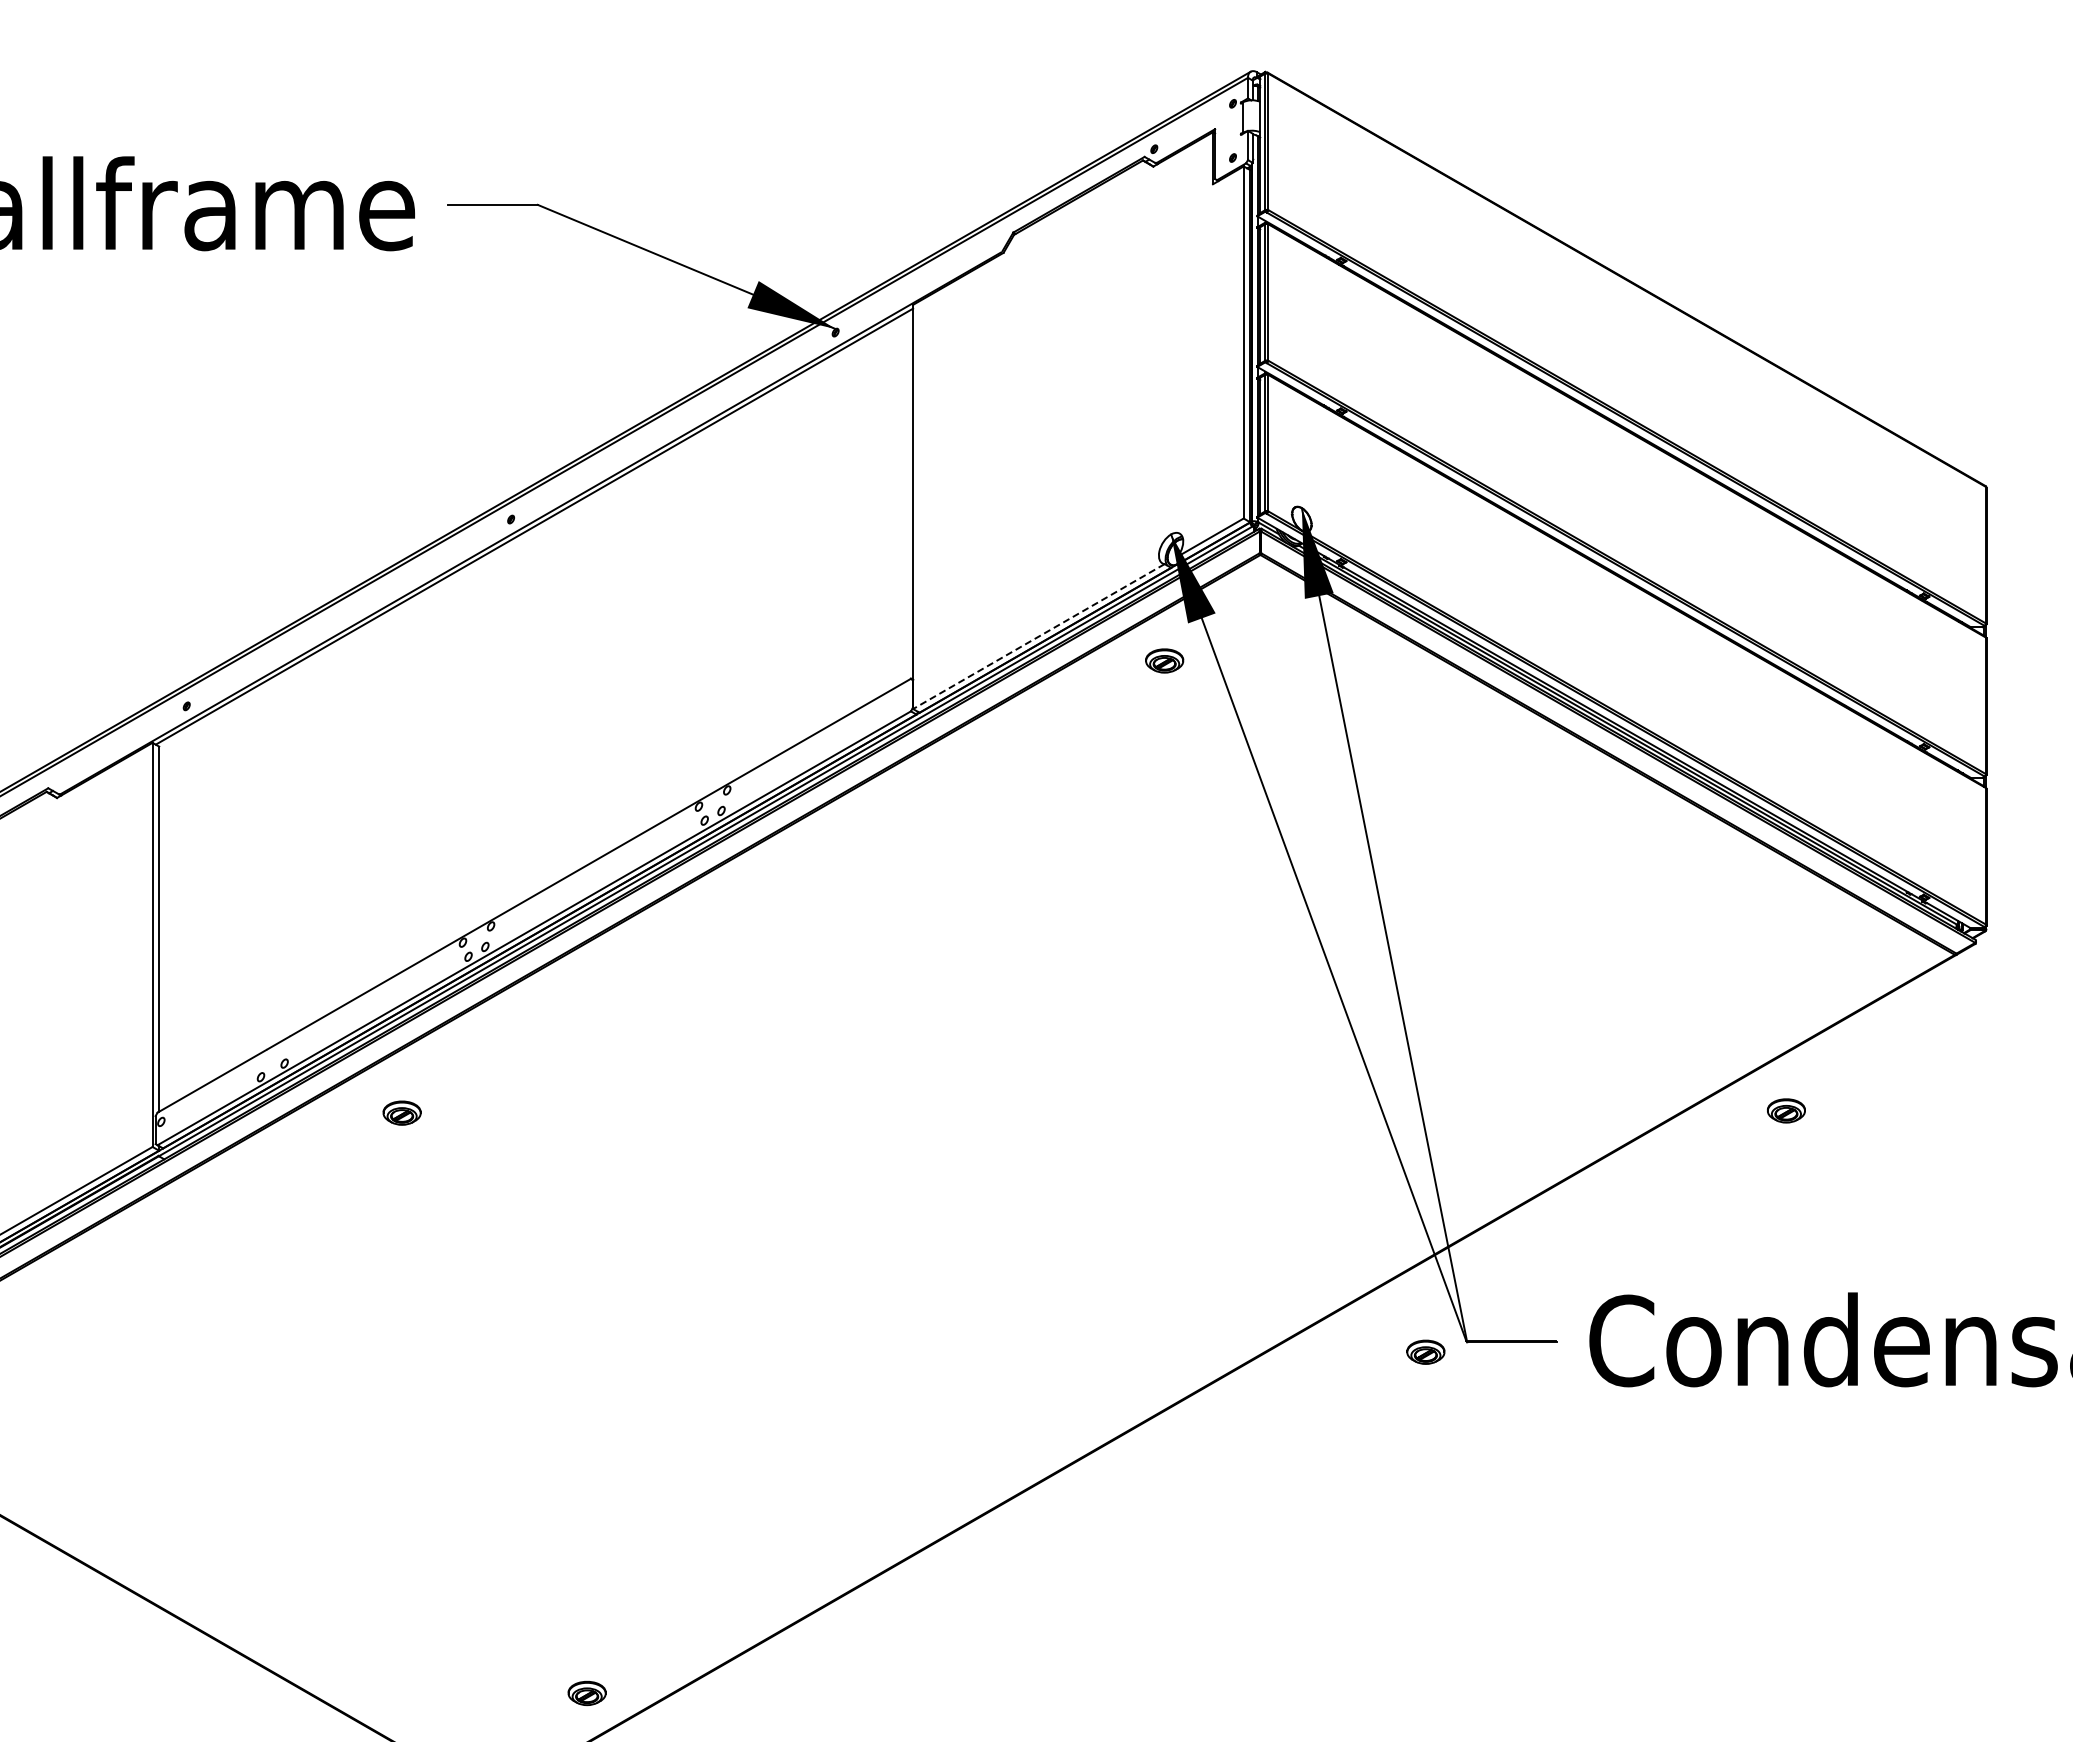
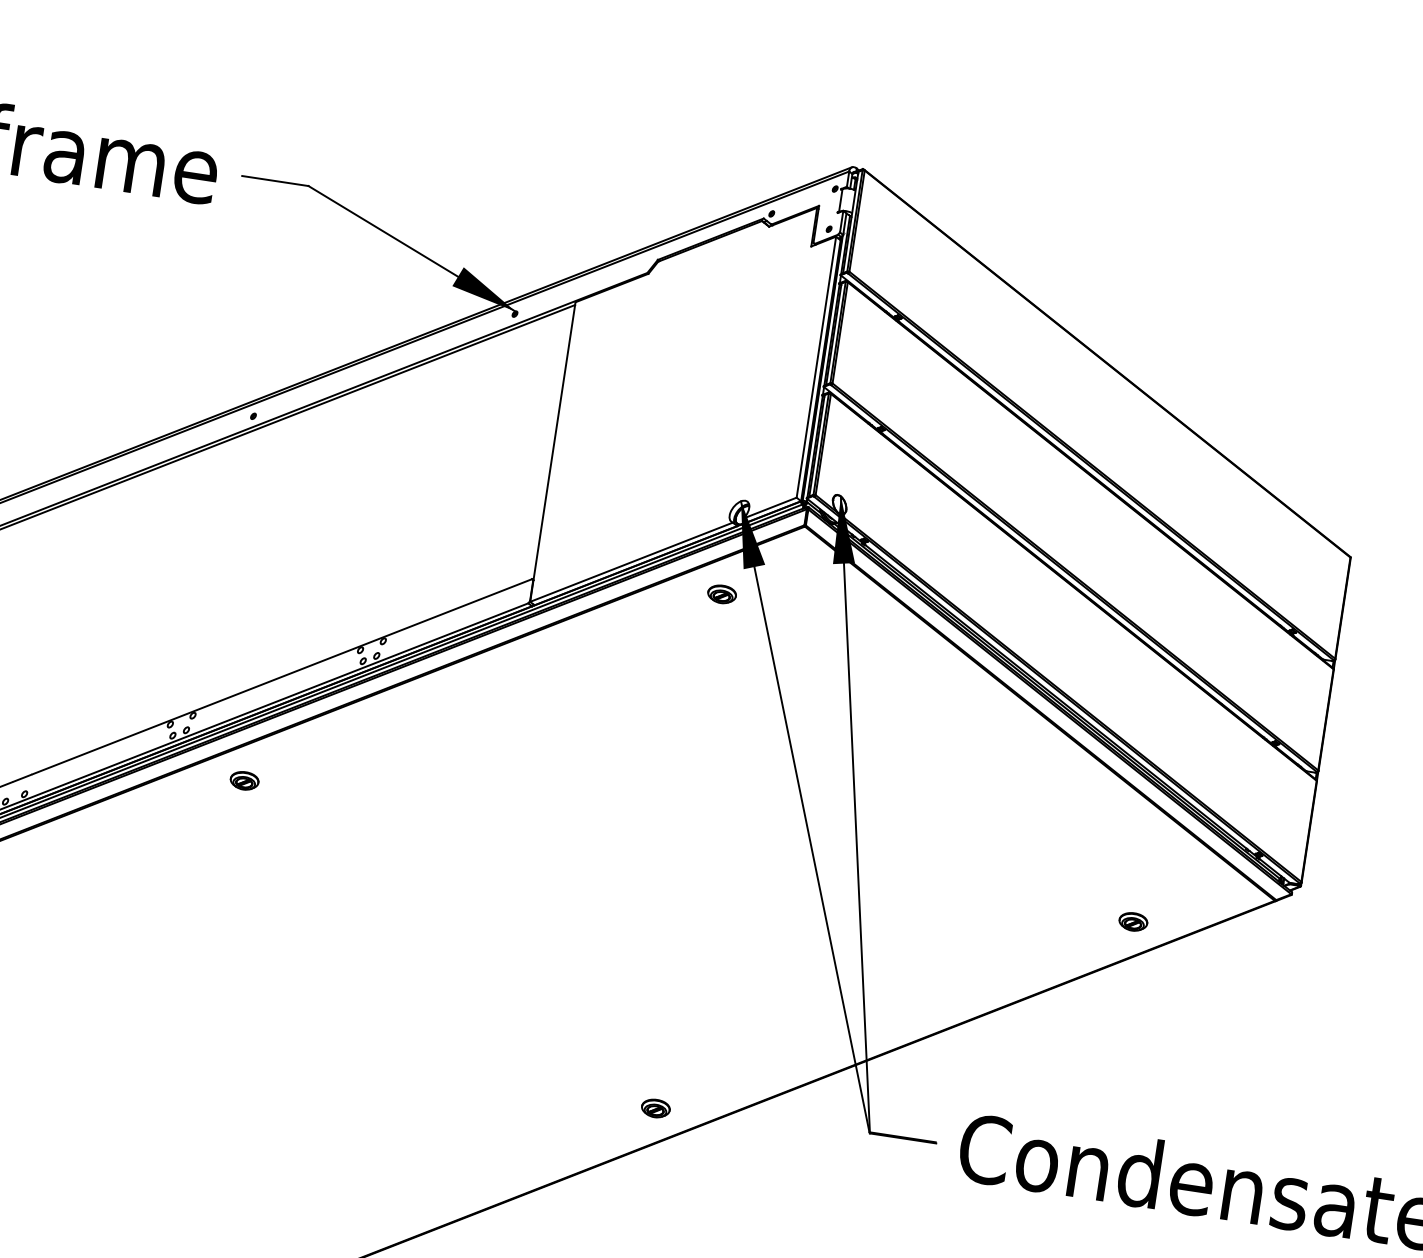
line: (1038, 636) -> (631, 562), dashed -> solid
part: (1786, 1110) -> (1133, 921), moved
part: (401, 1112) -> (244, 780), moved
part: (1425, 1351) -> (655, 1107), moved

